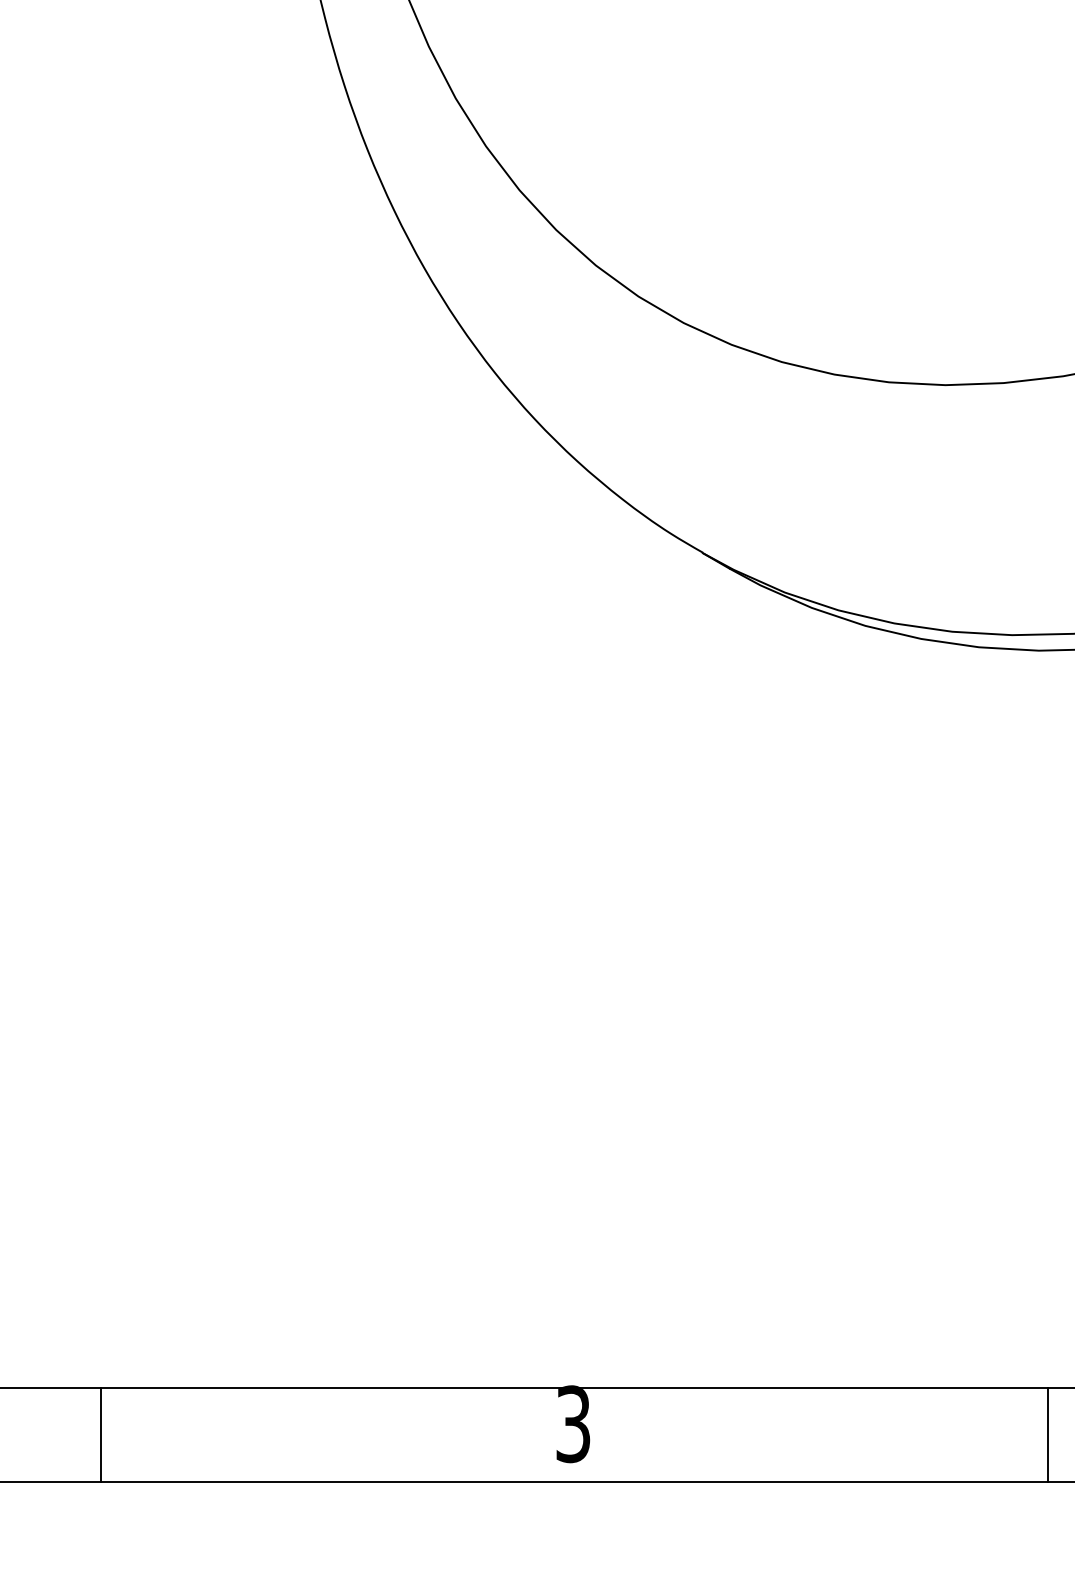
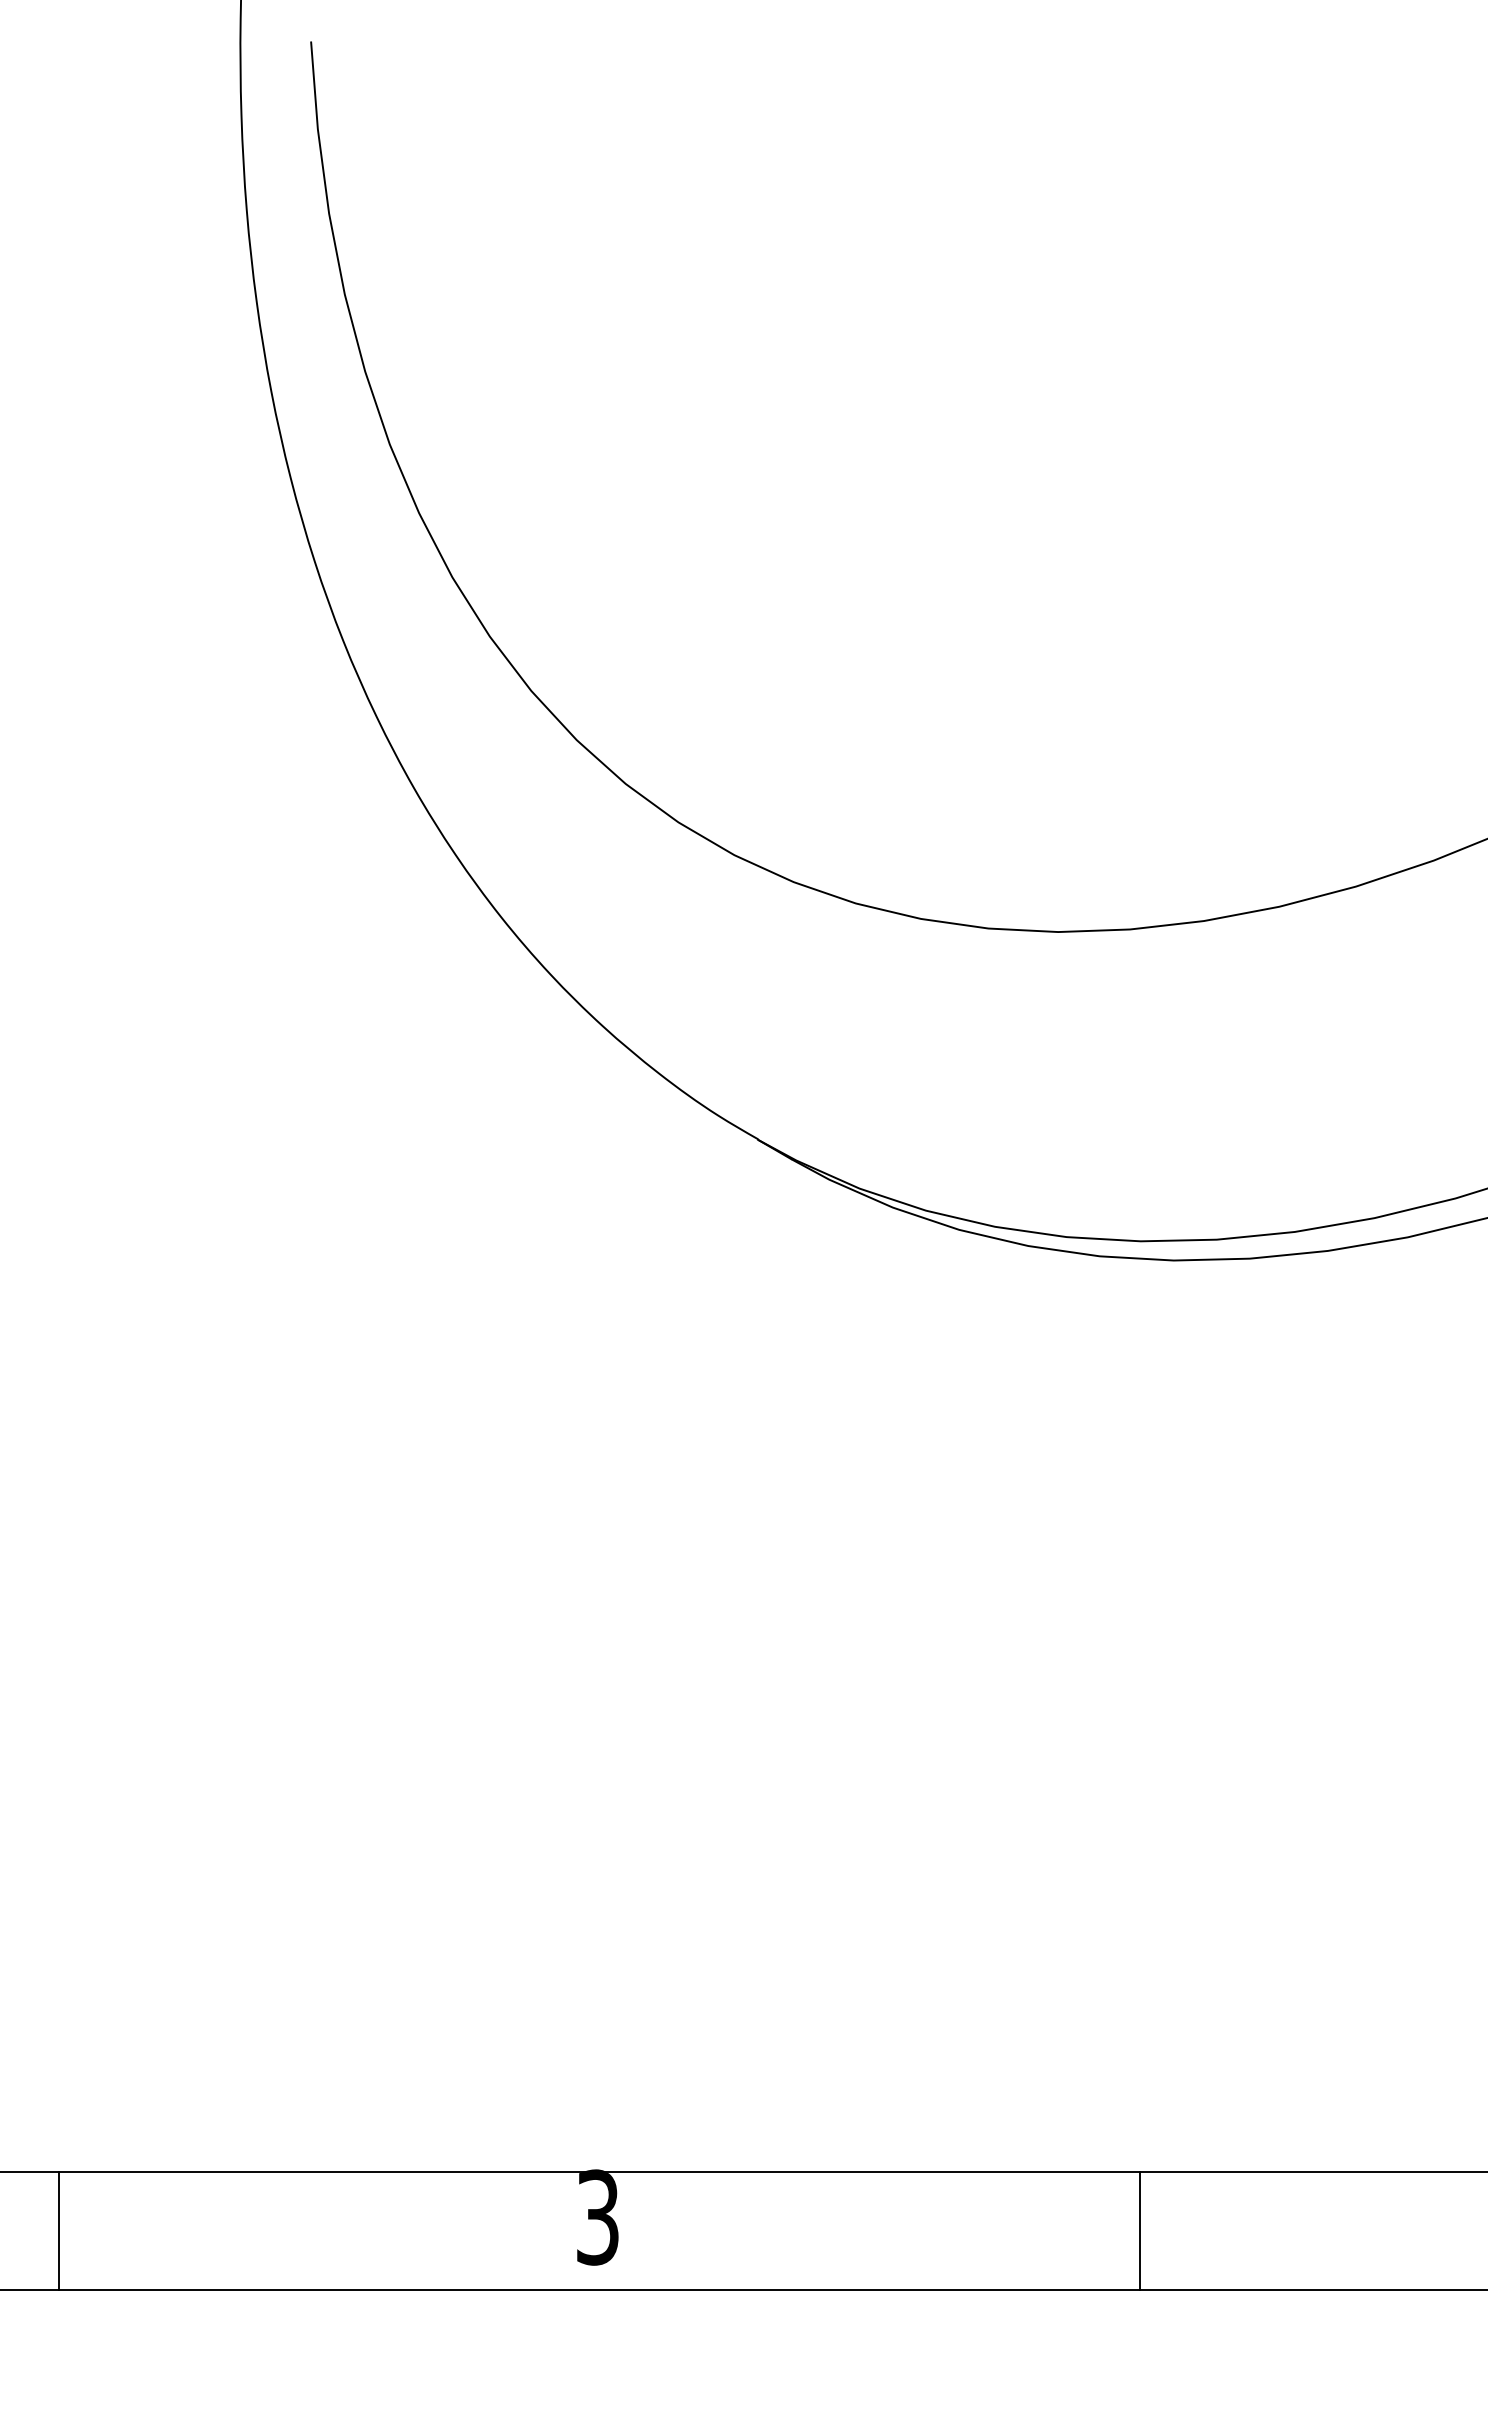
line: (101, 1434) -> (59, 2230), moved
line: (1047, 1434) -> (1139, 2230), moved

